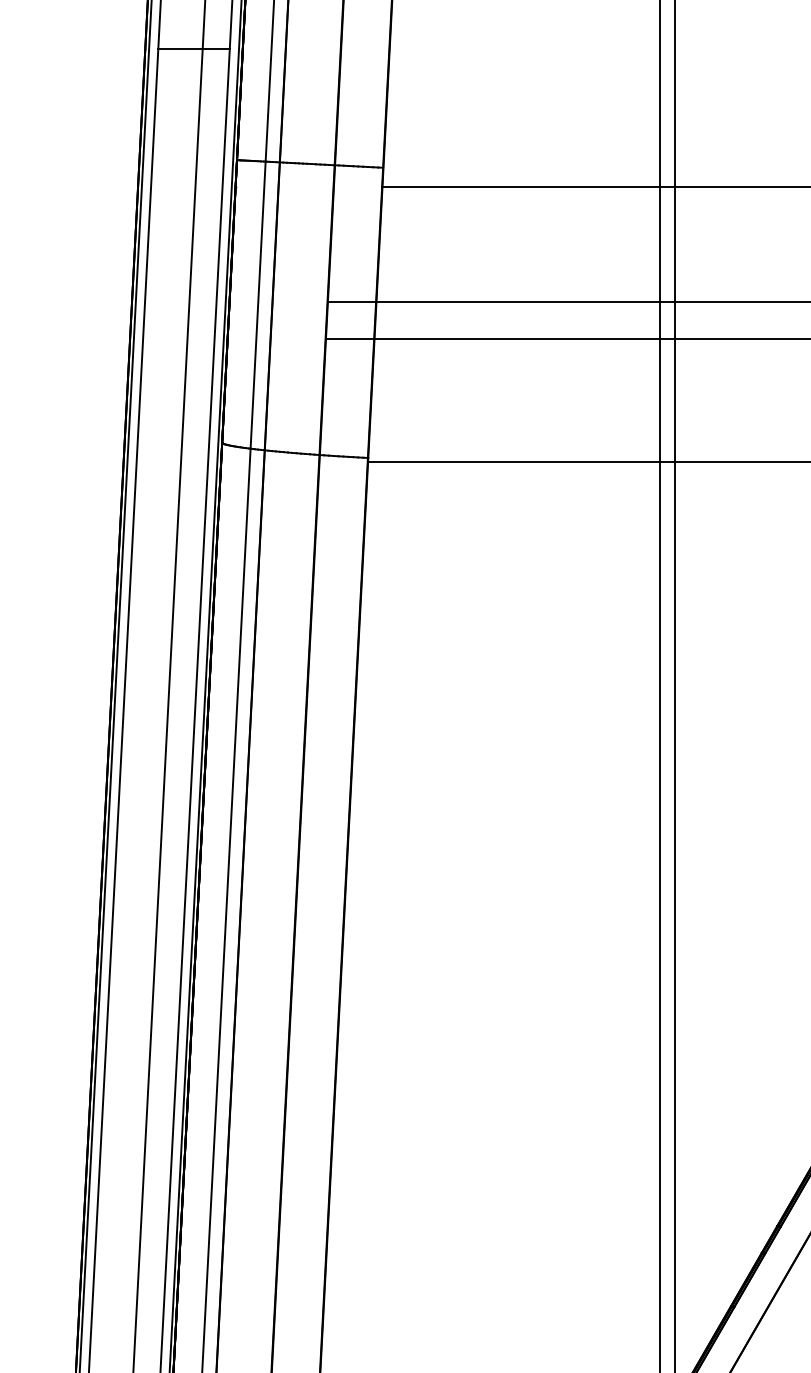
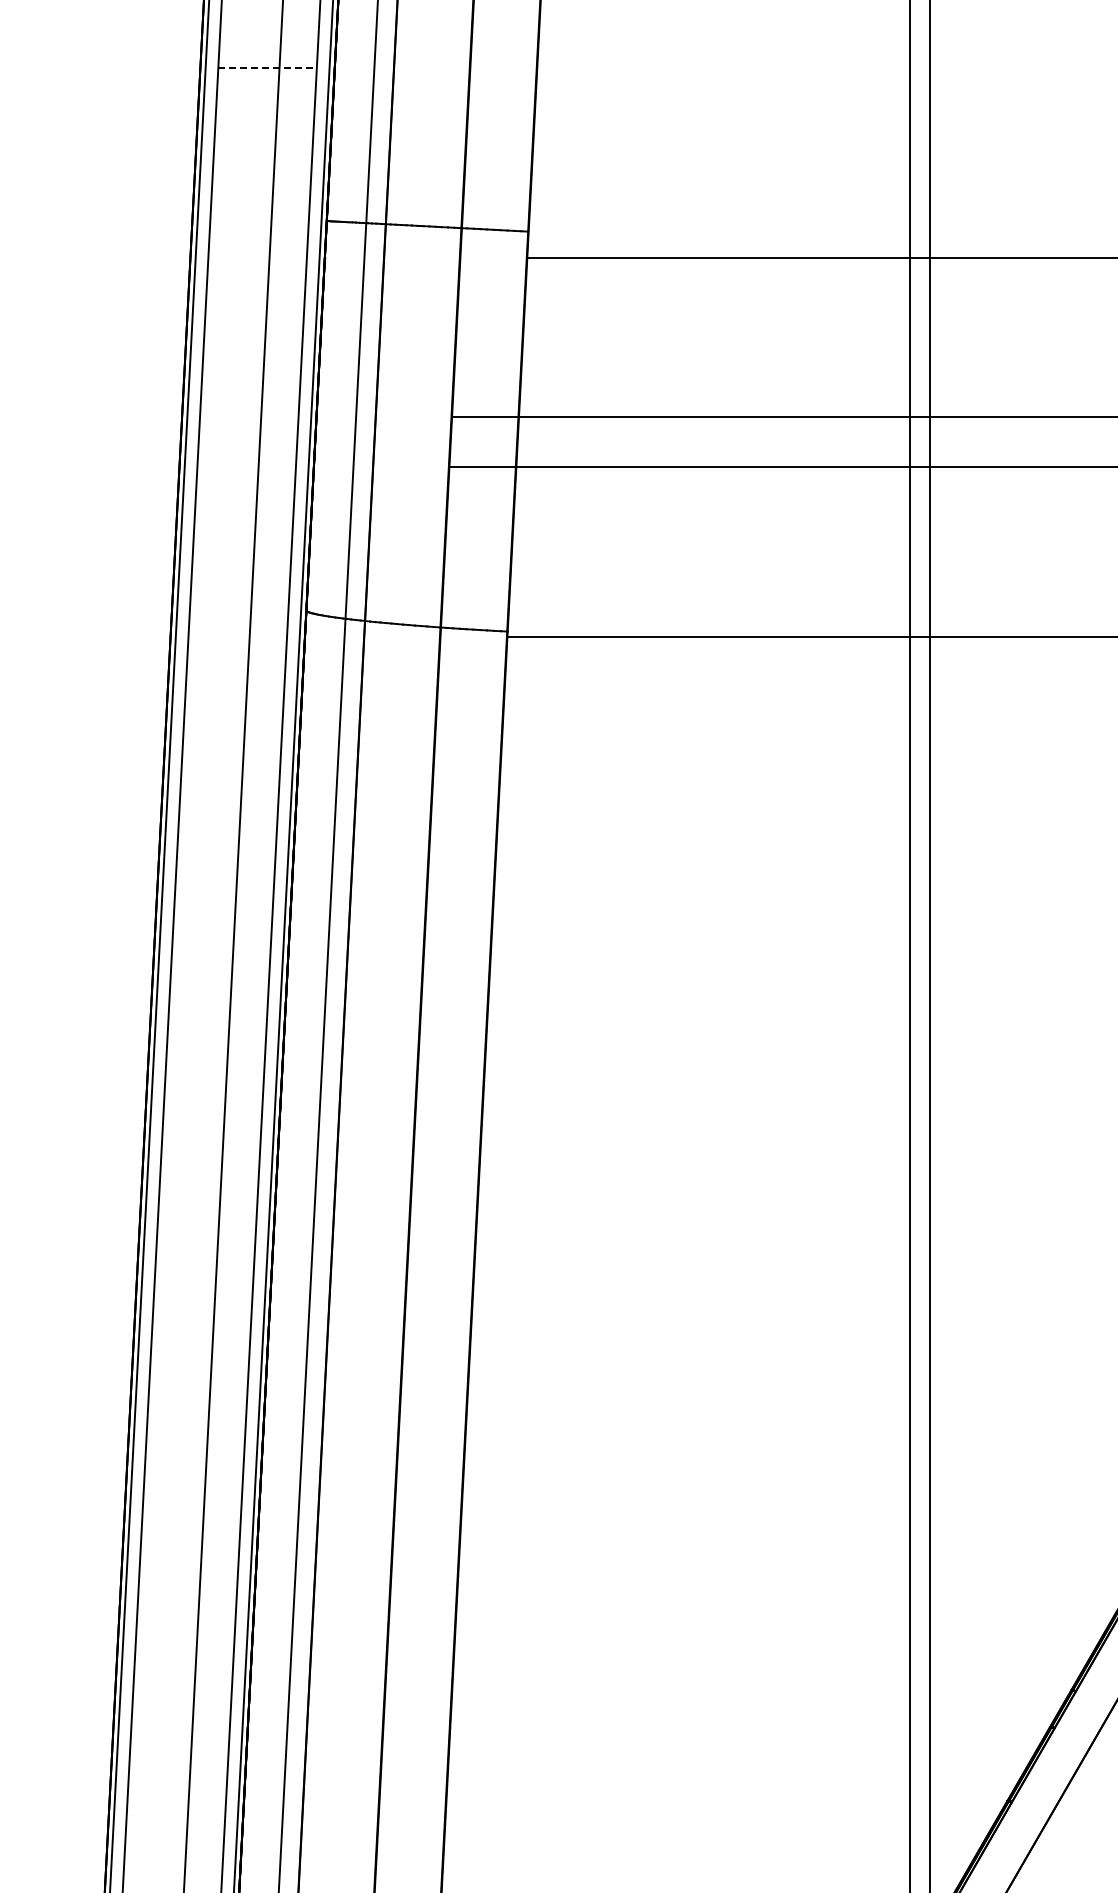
line: (194, 49) -> (268, 68), solid -> dashed

